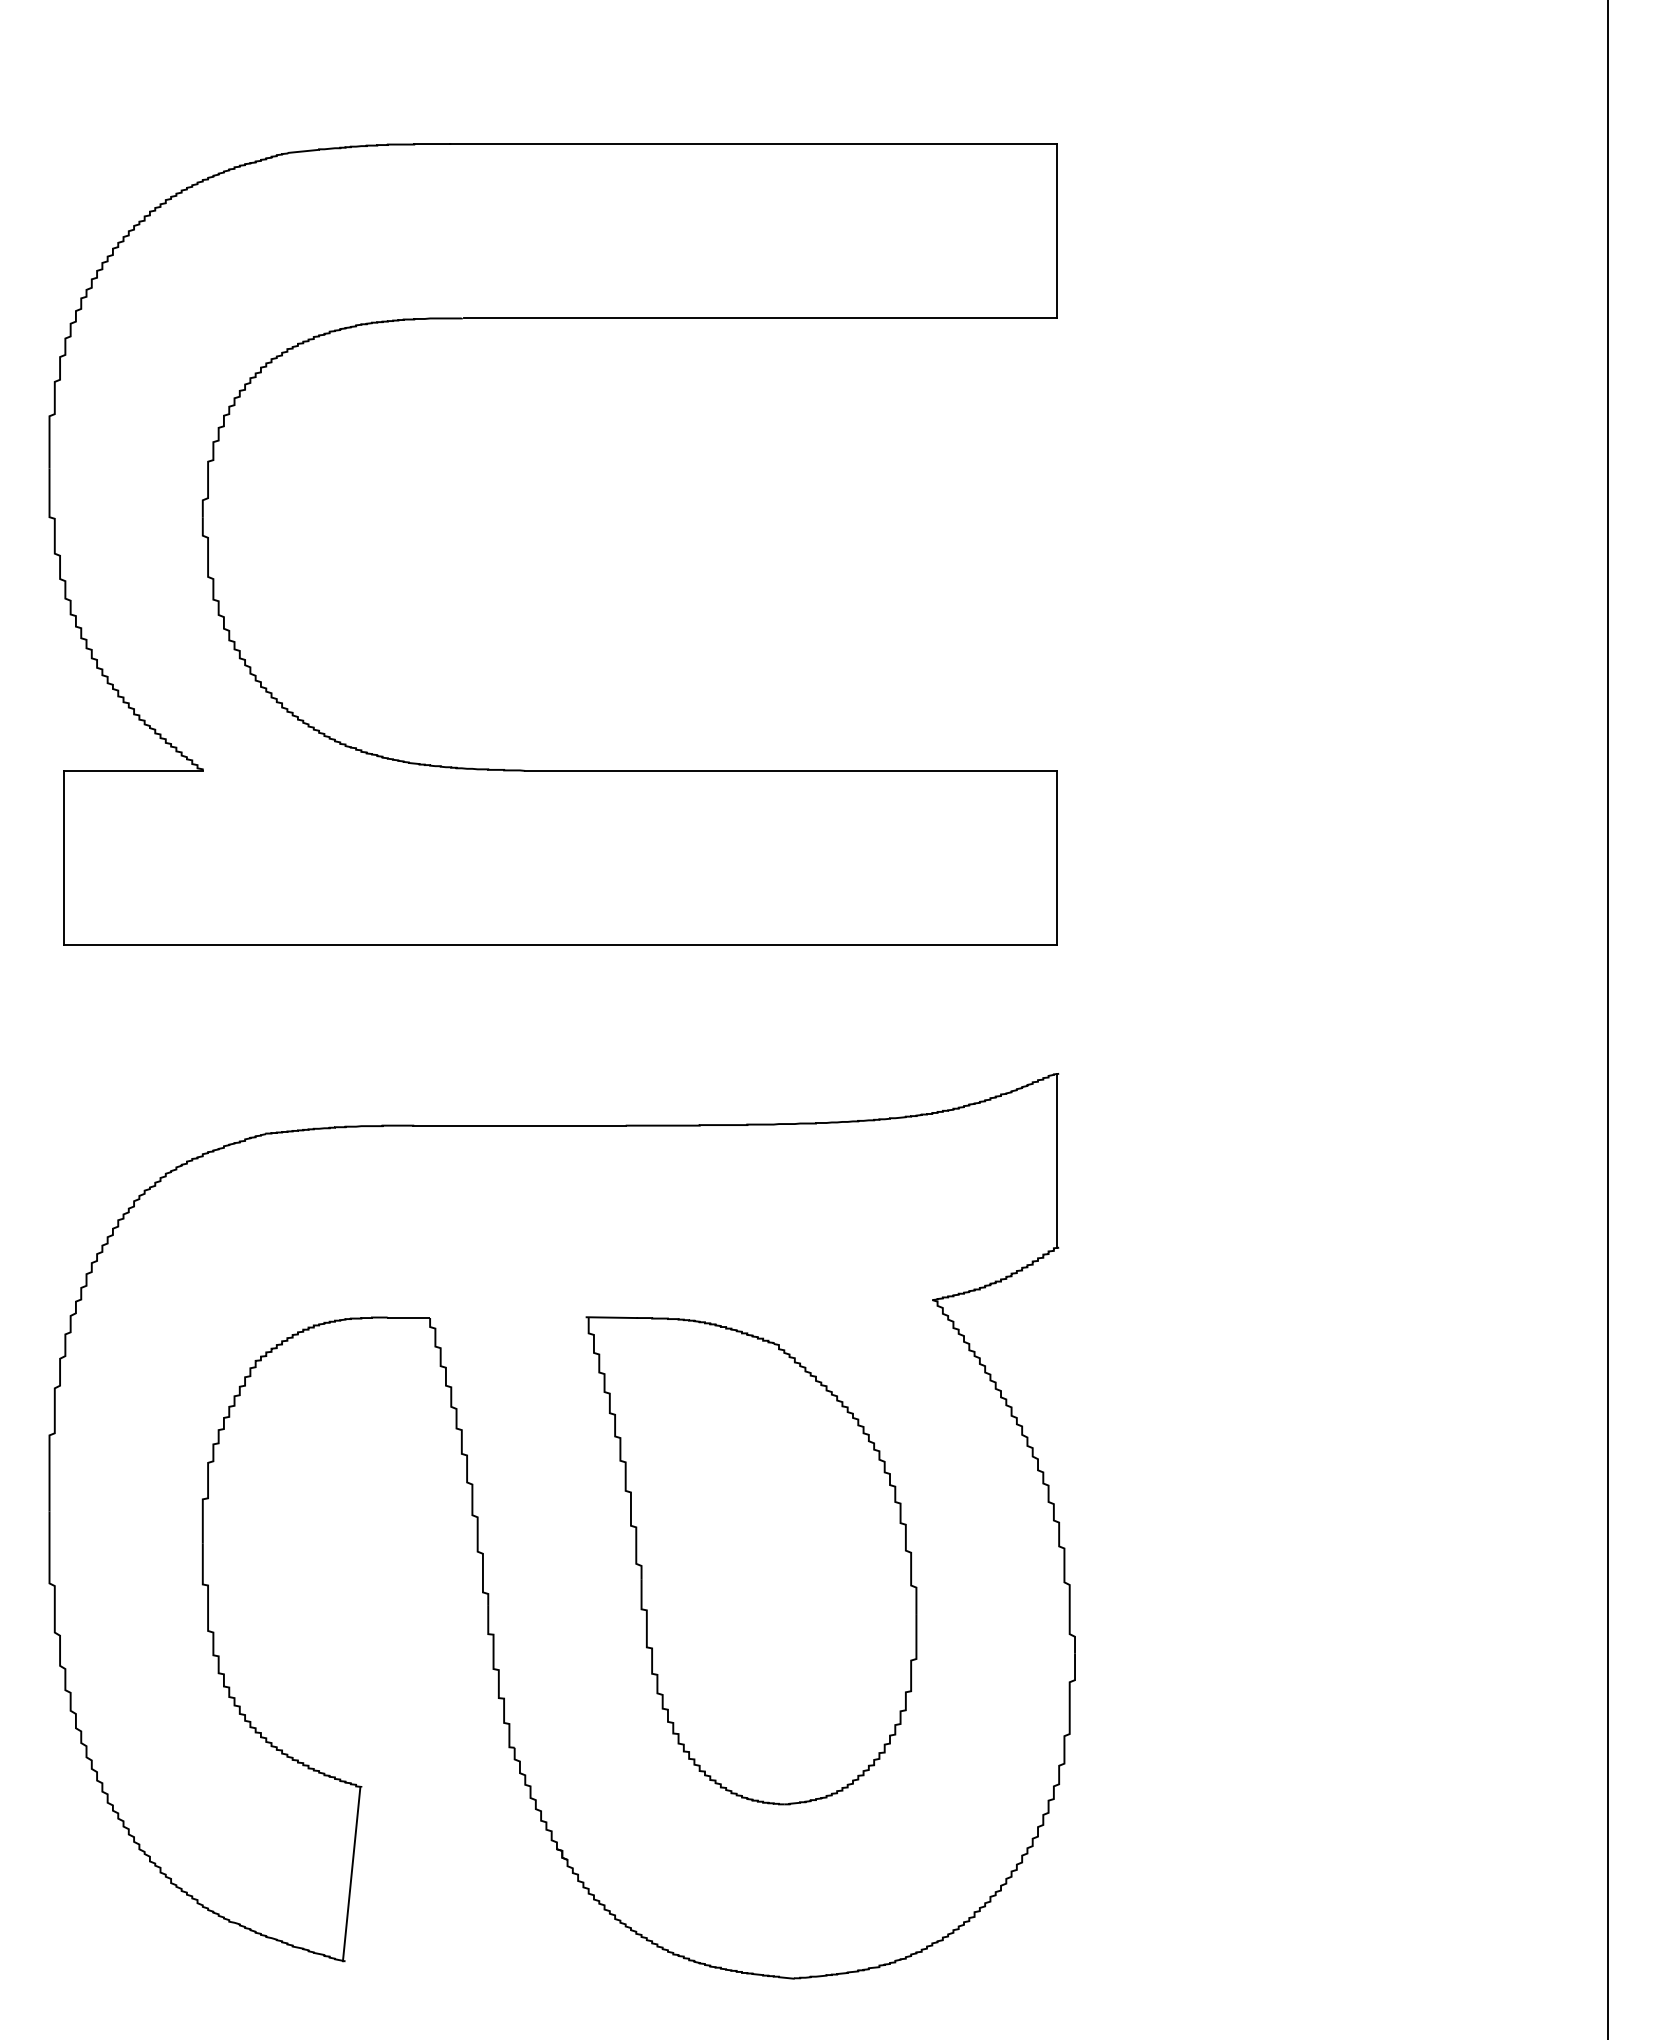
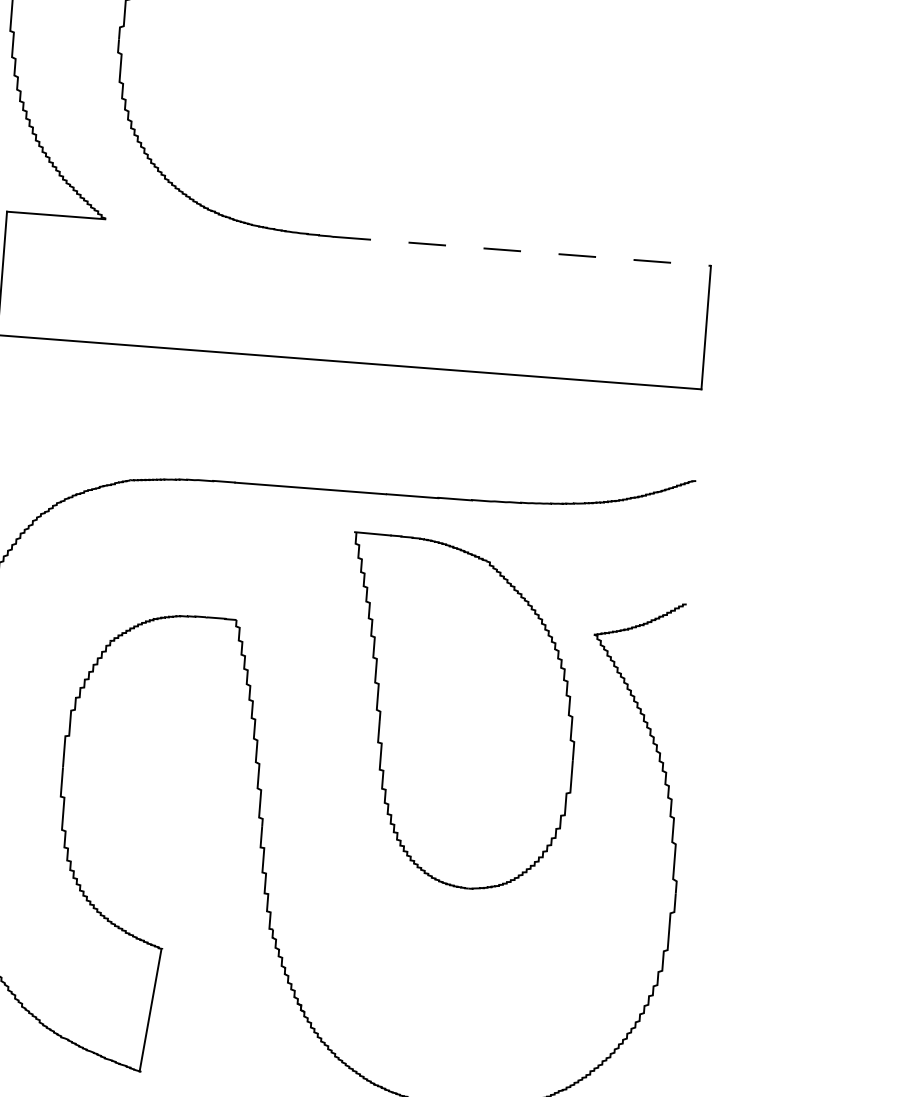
line: (790, 770) -> (522, 251), solid -> dashed
line: (1056, 1160) -> (689, 542), removed
part: (751, 1560) -> (458, 713), moved

